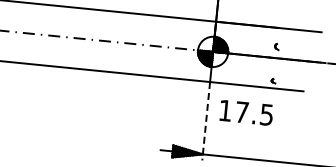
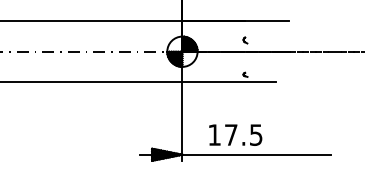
text: (246, 112) -> (235, 134), moved
line: (206, 121) -> (182, 121), dashed -> solid

